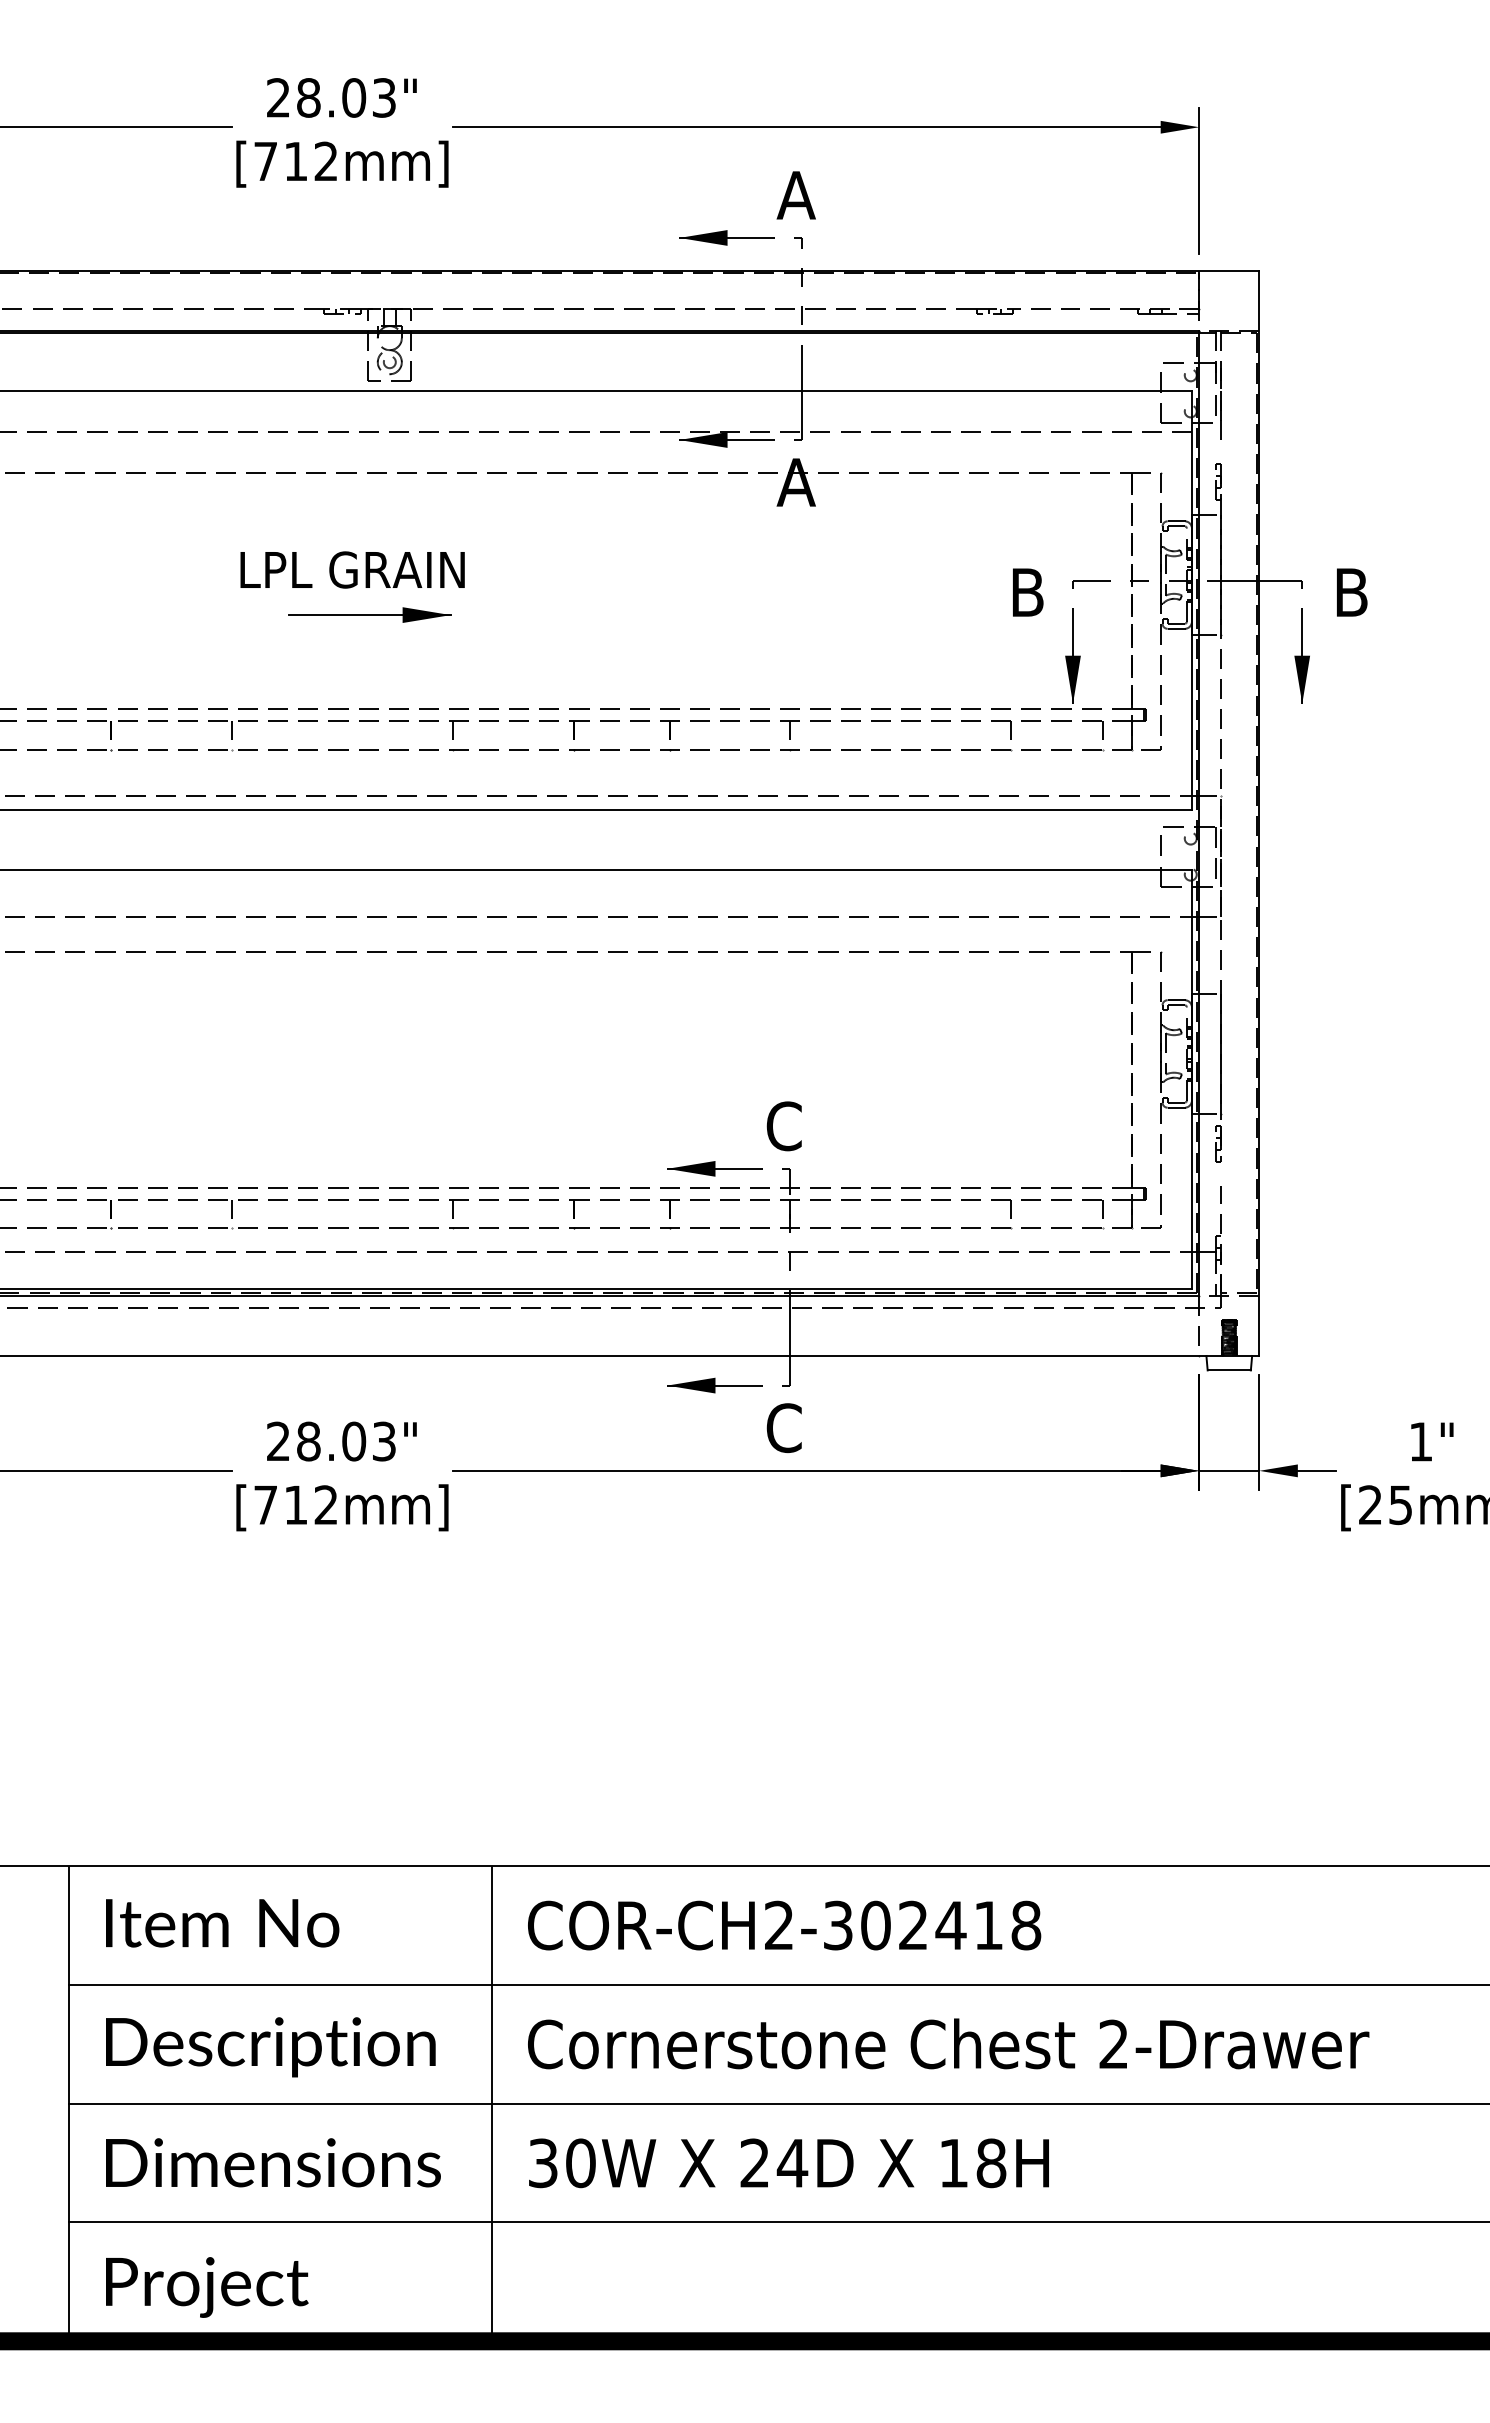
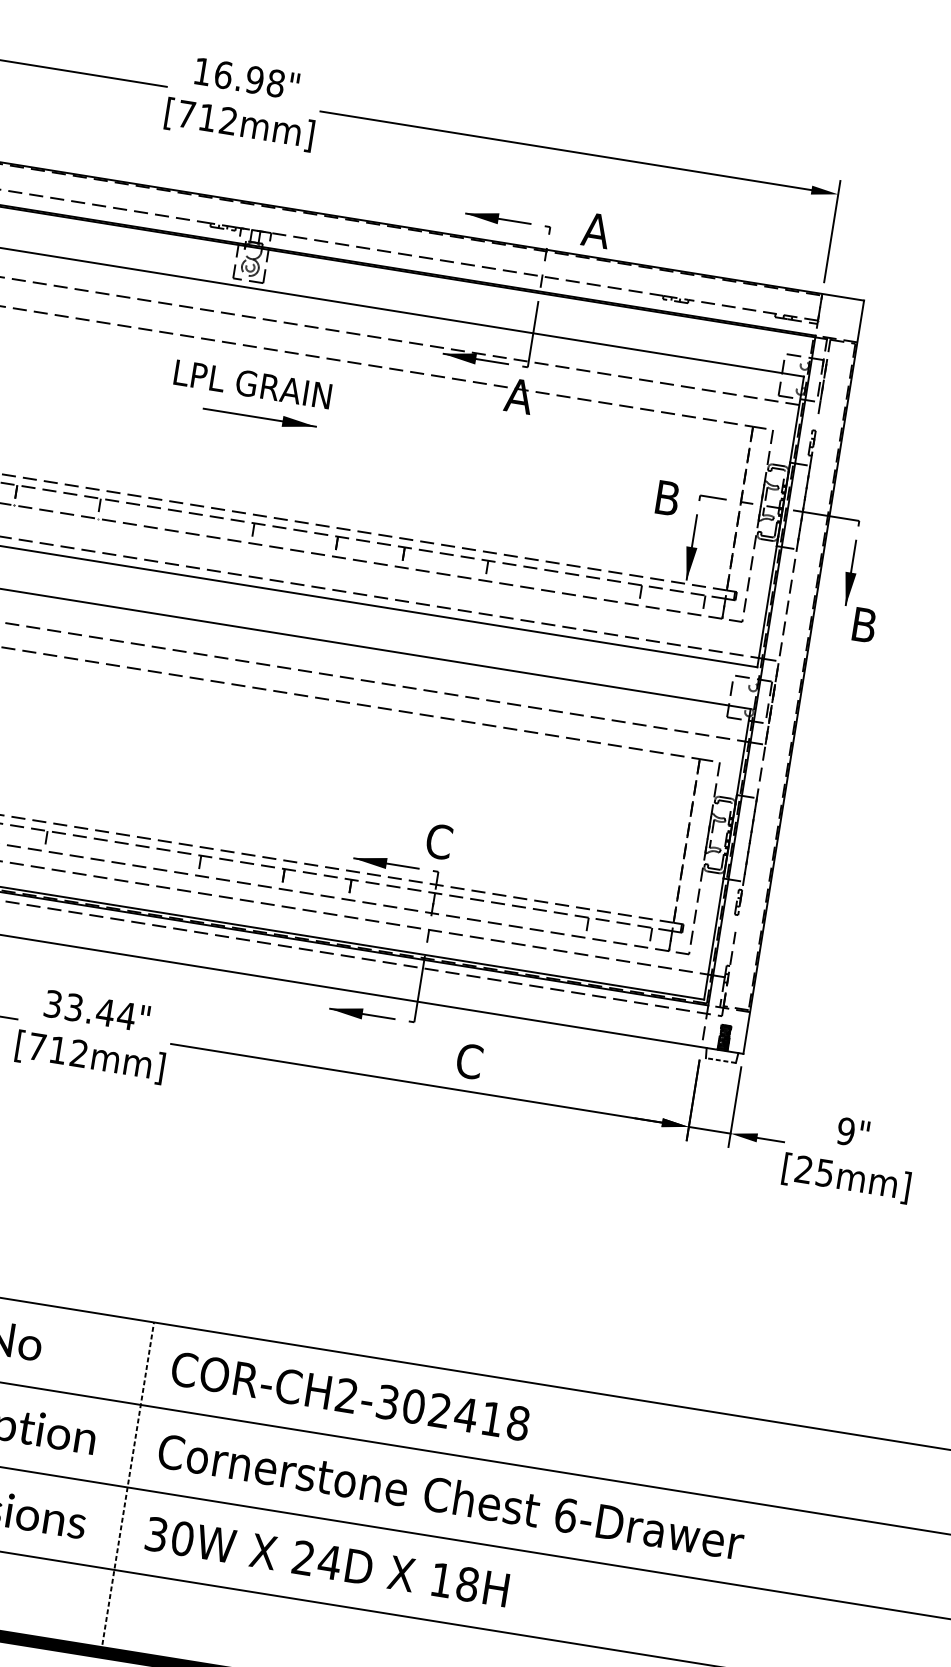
text: (331, 97) -> (239, 77), 28.03" -> 16.98"
text: (795, 195) -> (595, 230), moved
part: (352, 586) -> (250, 395), moved
text: (1352, 592) -> (864, 625), moved
line: (1229, 1370) -> (721, 1060), solid -> dashed
text: (783, 1427) -> (469, 1060), moved
text: (331, 1441) -> (89, 1010), 28.03" -> 33.44"
text: (1420, 1441) -> (845, 1131), 1" -> 9"
text: (1114, 2044) -> (566, 1515), 2-Drawer -> 6-Drawer
line: (491, 2103) -> (127, 1487), solid -> dashed

